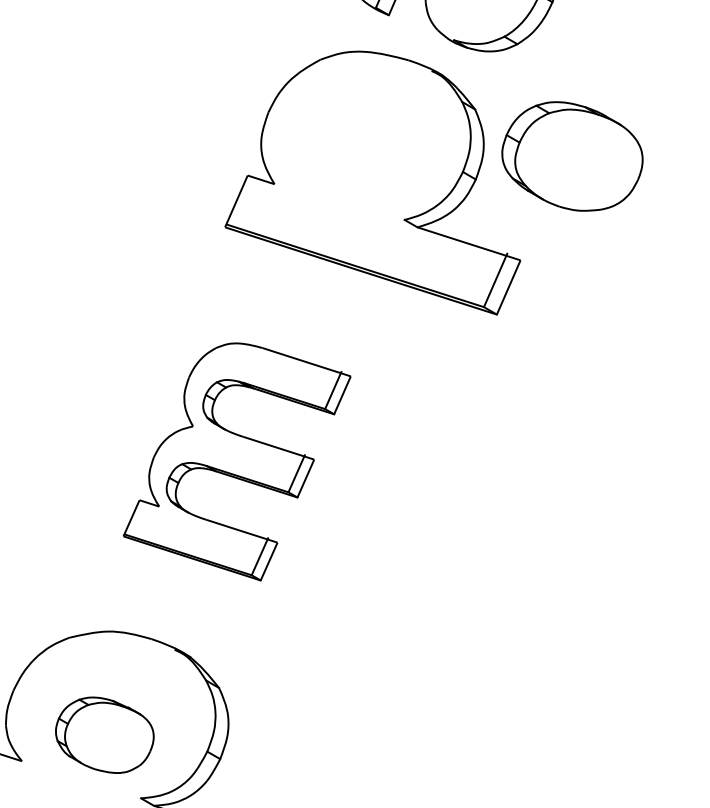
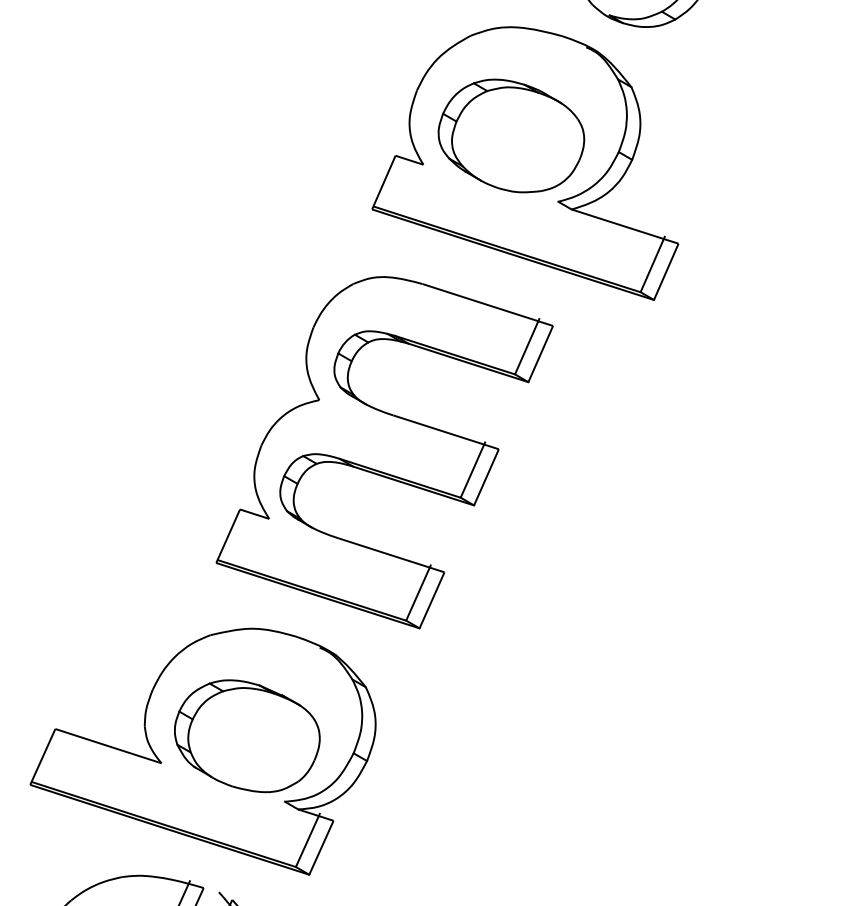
part: (572, 156) -> (511, 135), moved
part: (237, 461) -> (384, 452), size x1.43
part: (104, 735) -> (247, 736), size x1.43

